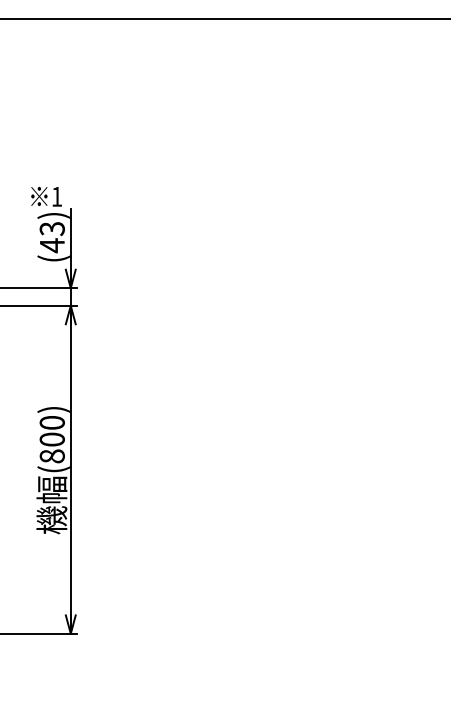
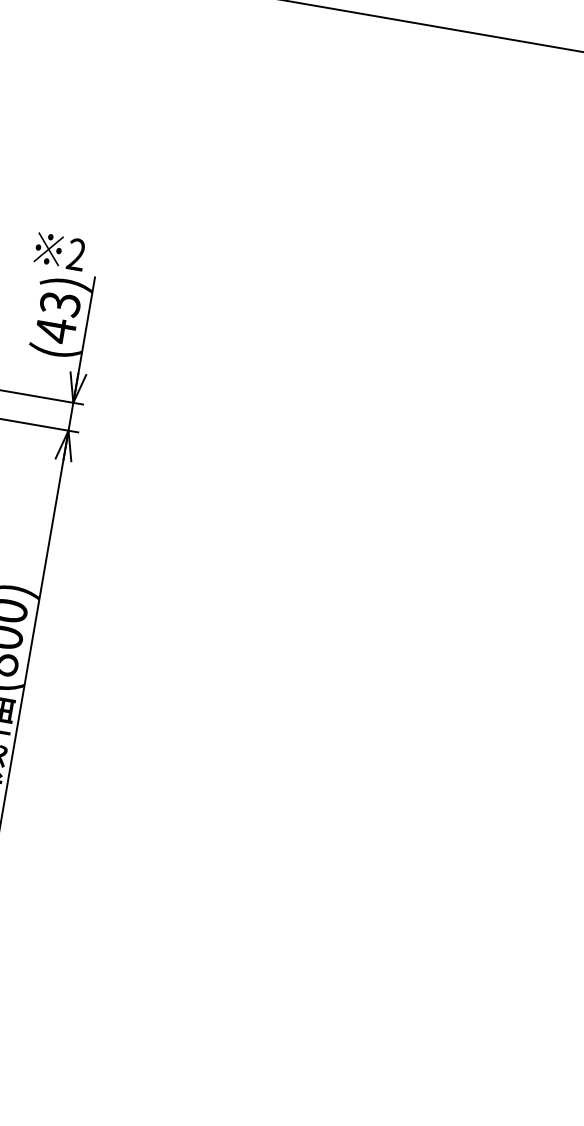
text: (56, 196) -> (75, 254), 1 -> 2

